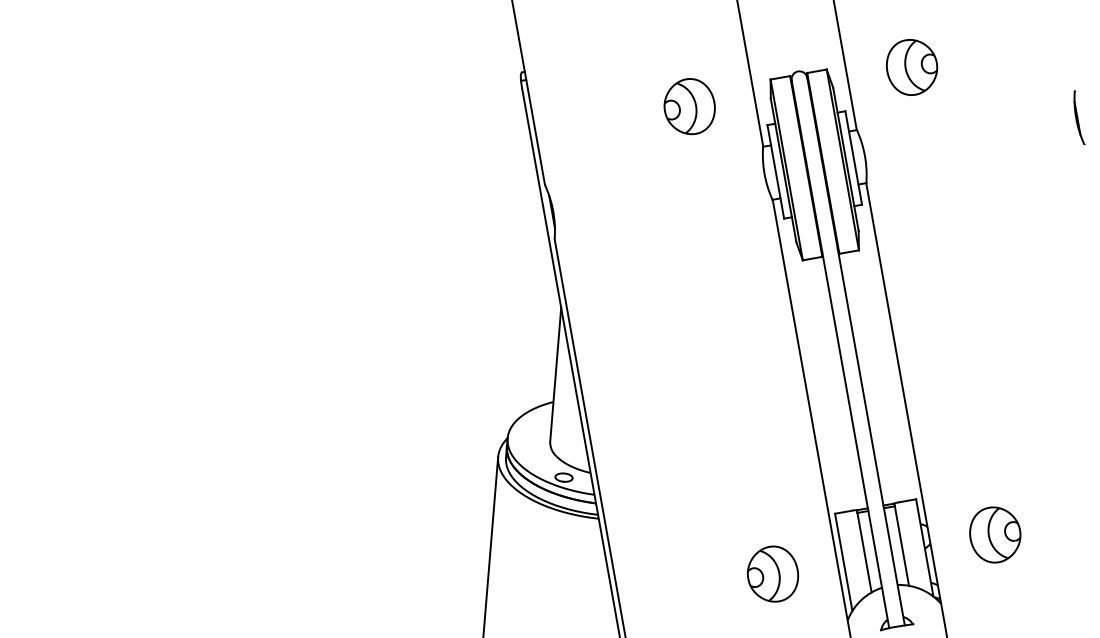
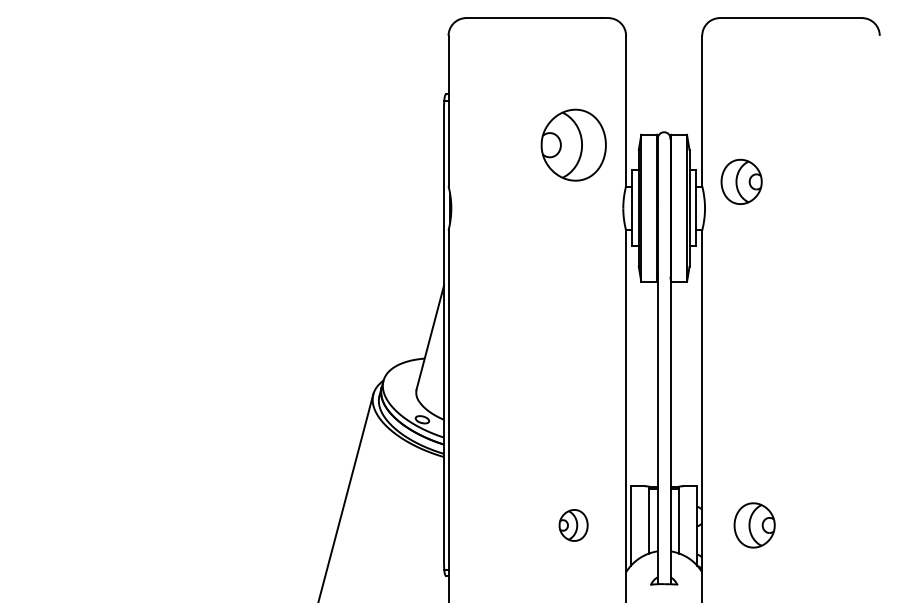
part: (911, 66) -> (741, 181), moved
part: (689, 106) -> (573, 144), size x1.6
part: (1077, 116) -> (878, 207), removed
part: (772, 574) -> (573, 525), size x0.7

